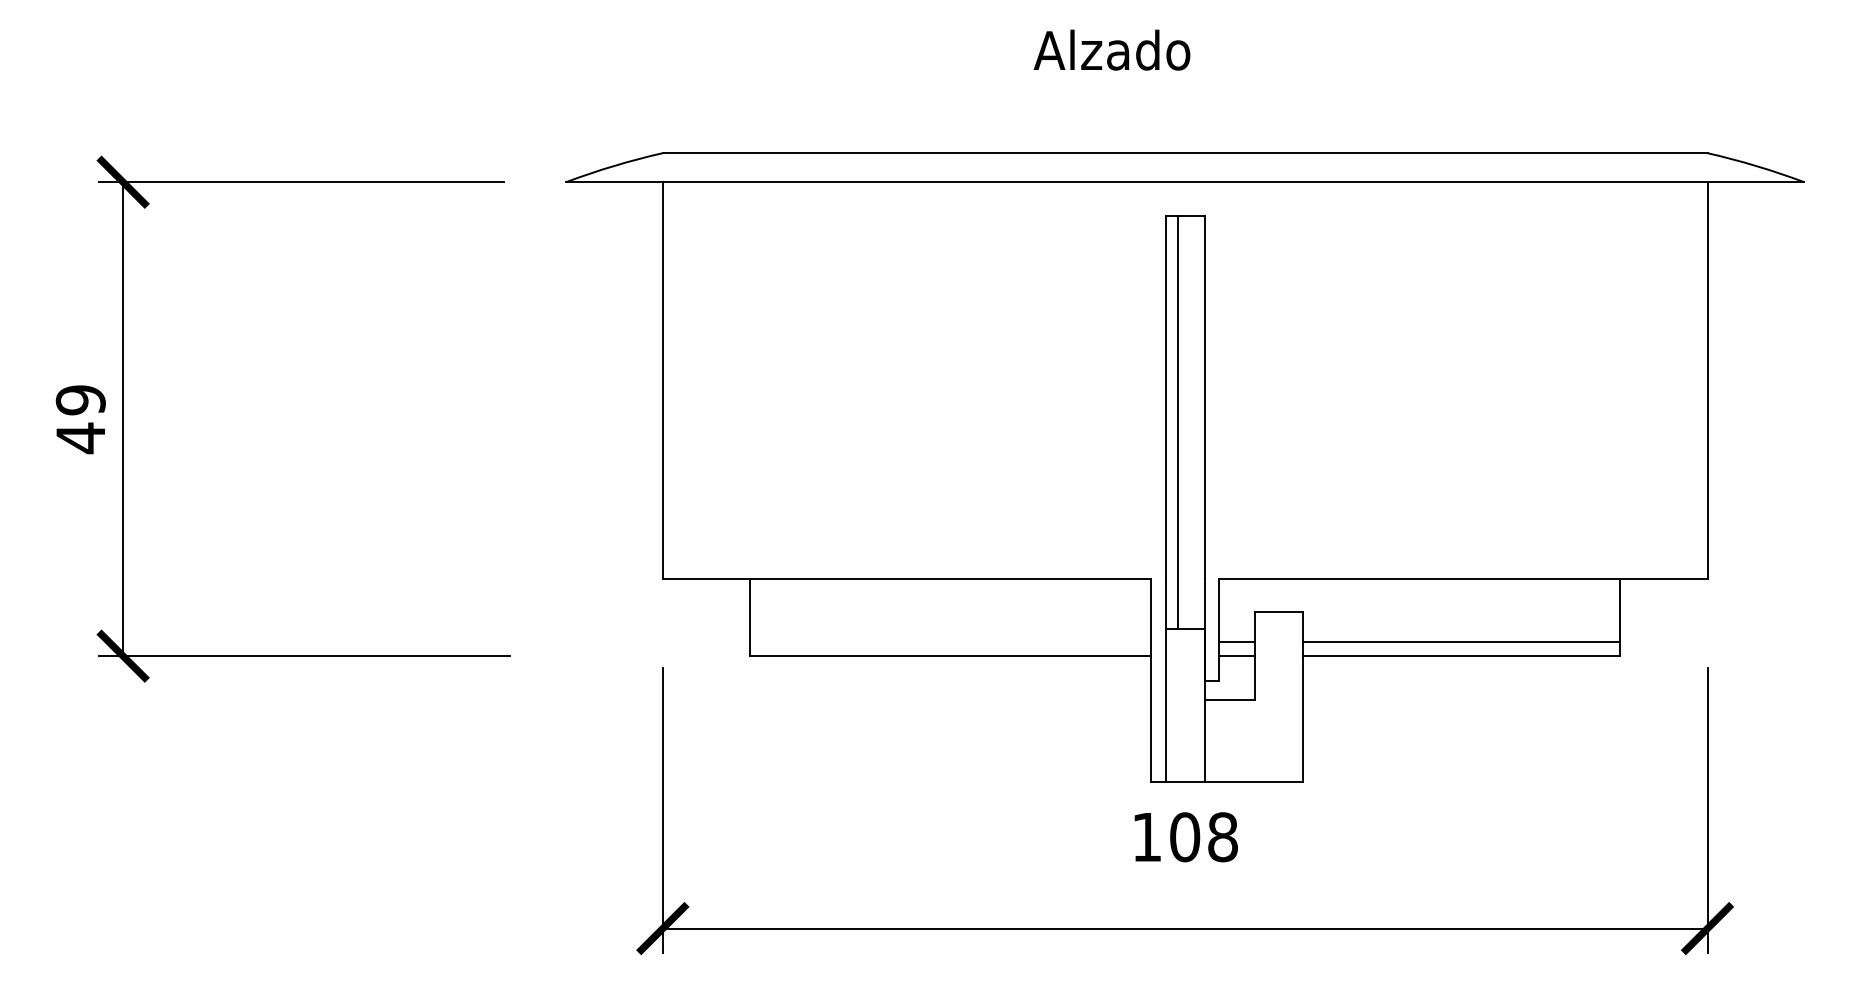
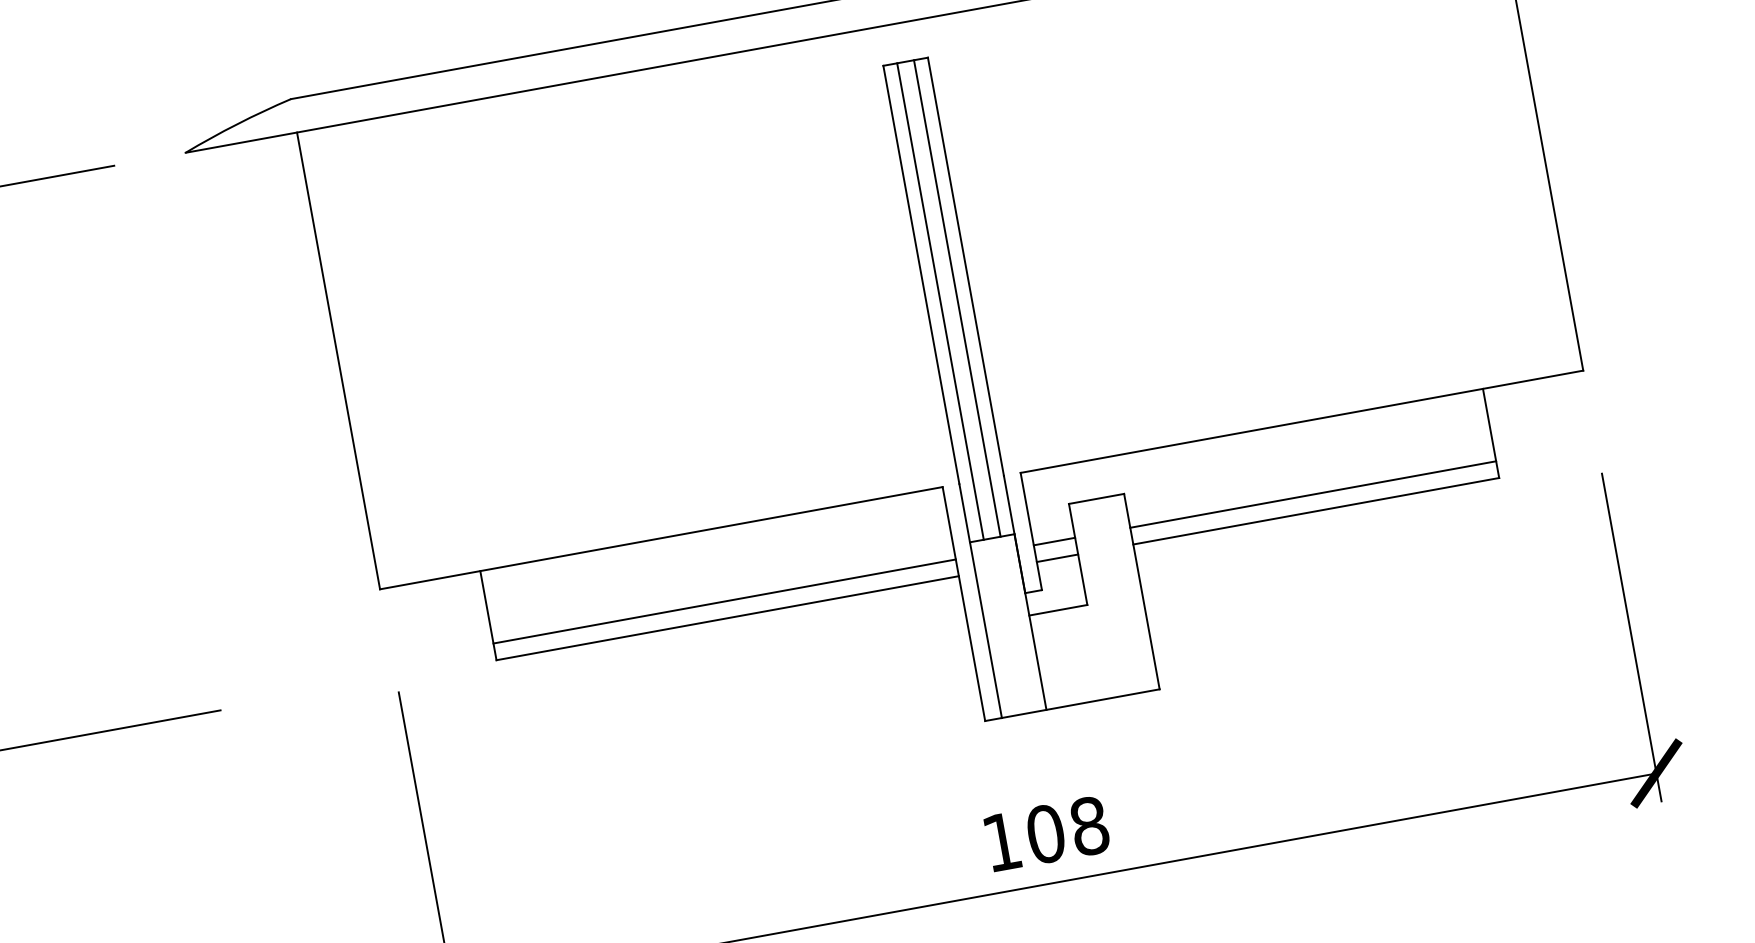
line: (1192, 422) -> (957, 298), added
line: (950, 641) -> (724, 601), added
text: (1185, 837) -> (1046, 834), moved

